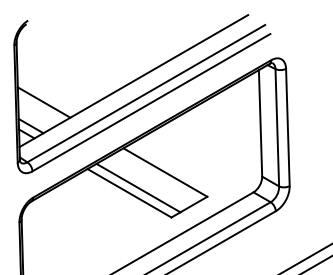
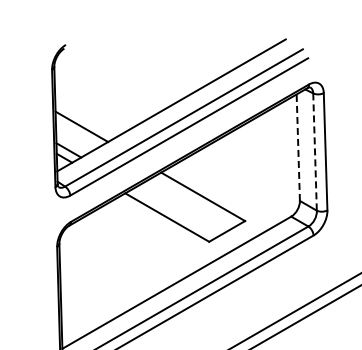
line: (260, 123) -> (298, 147), solid -> dashed
line: (277, 128) -> (315, 152), solid -> dashed
line: (138, 188) -> (176, 212), removed

